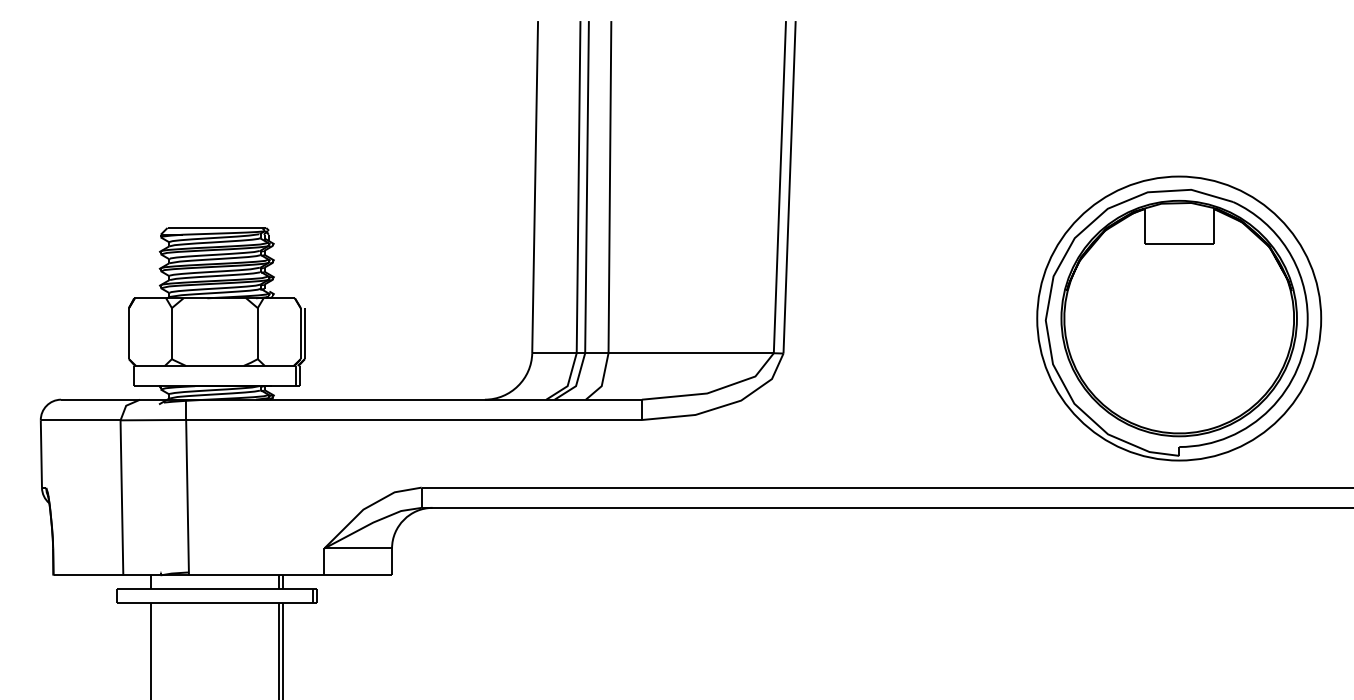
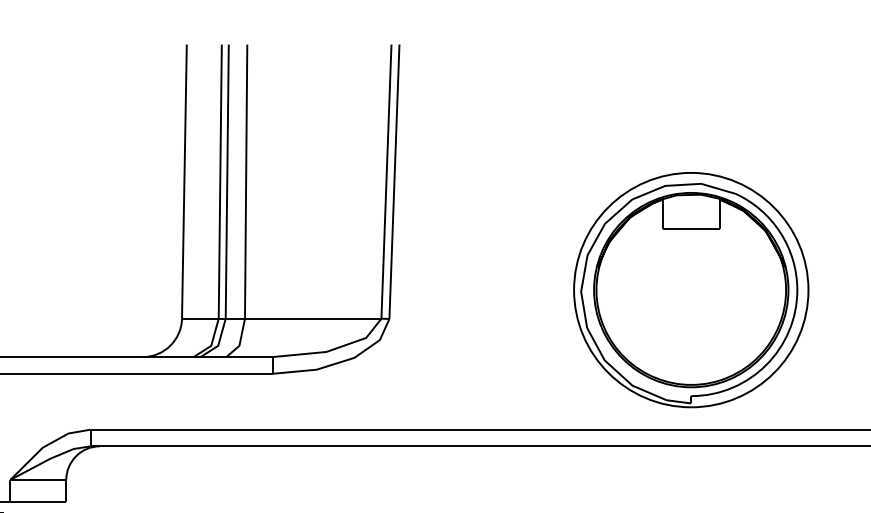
part: (1179, 318) -> (691, 290), moved

